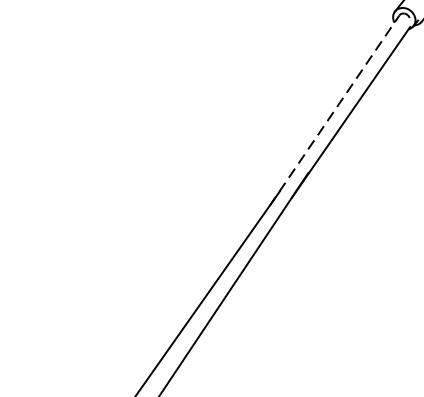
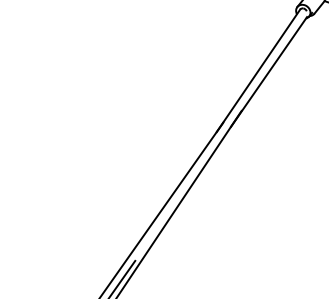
line: (334, 110) -> (258, 70), dashed -> solid

